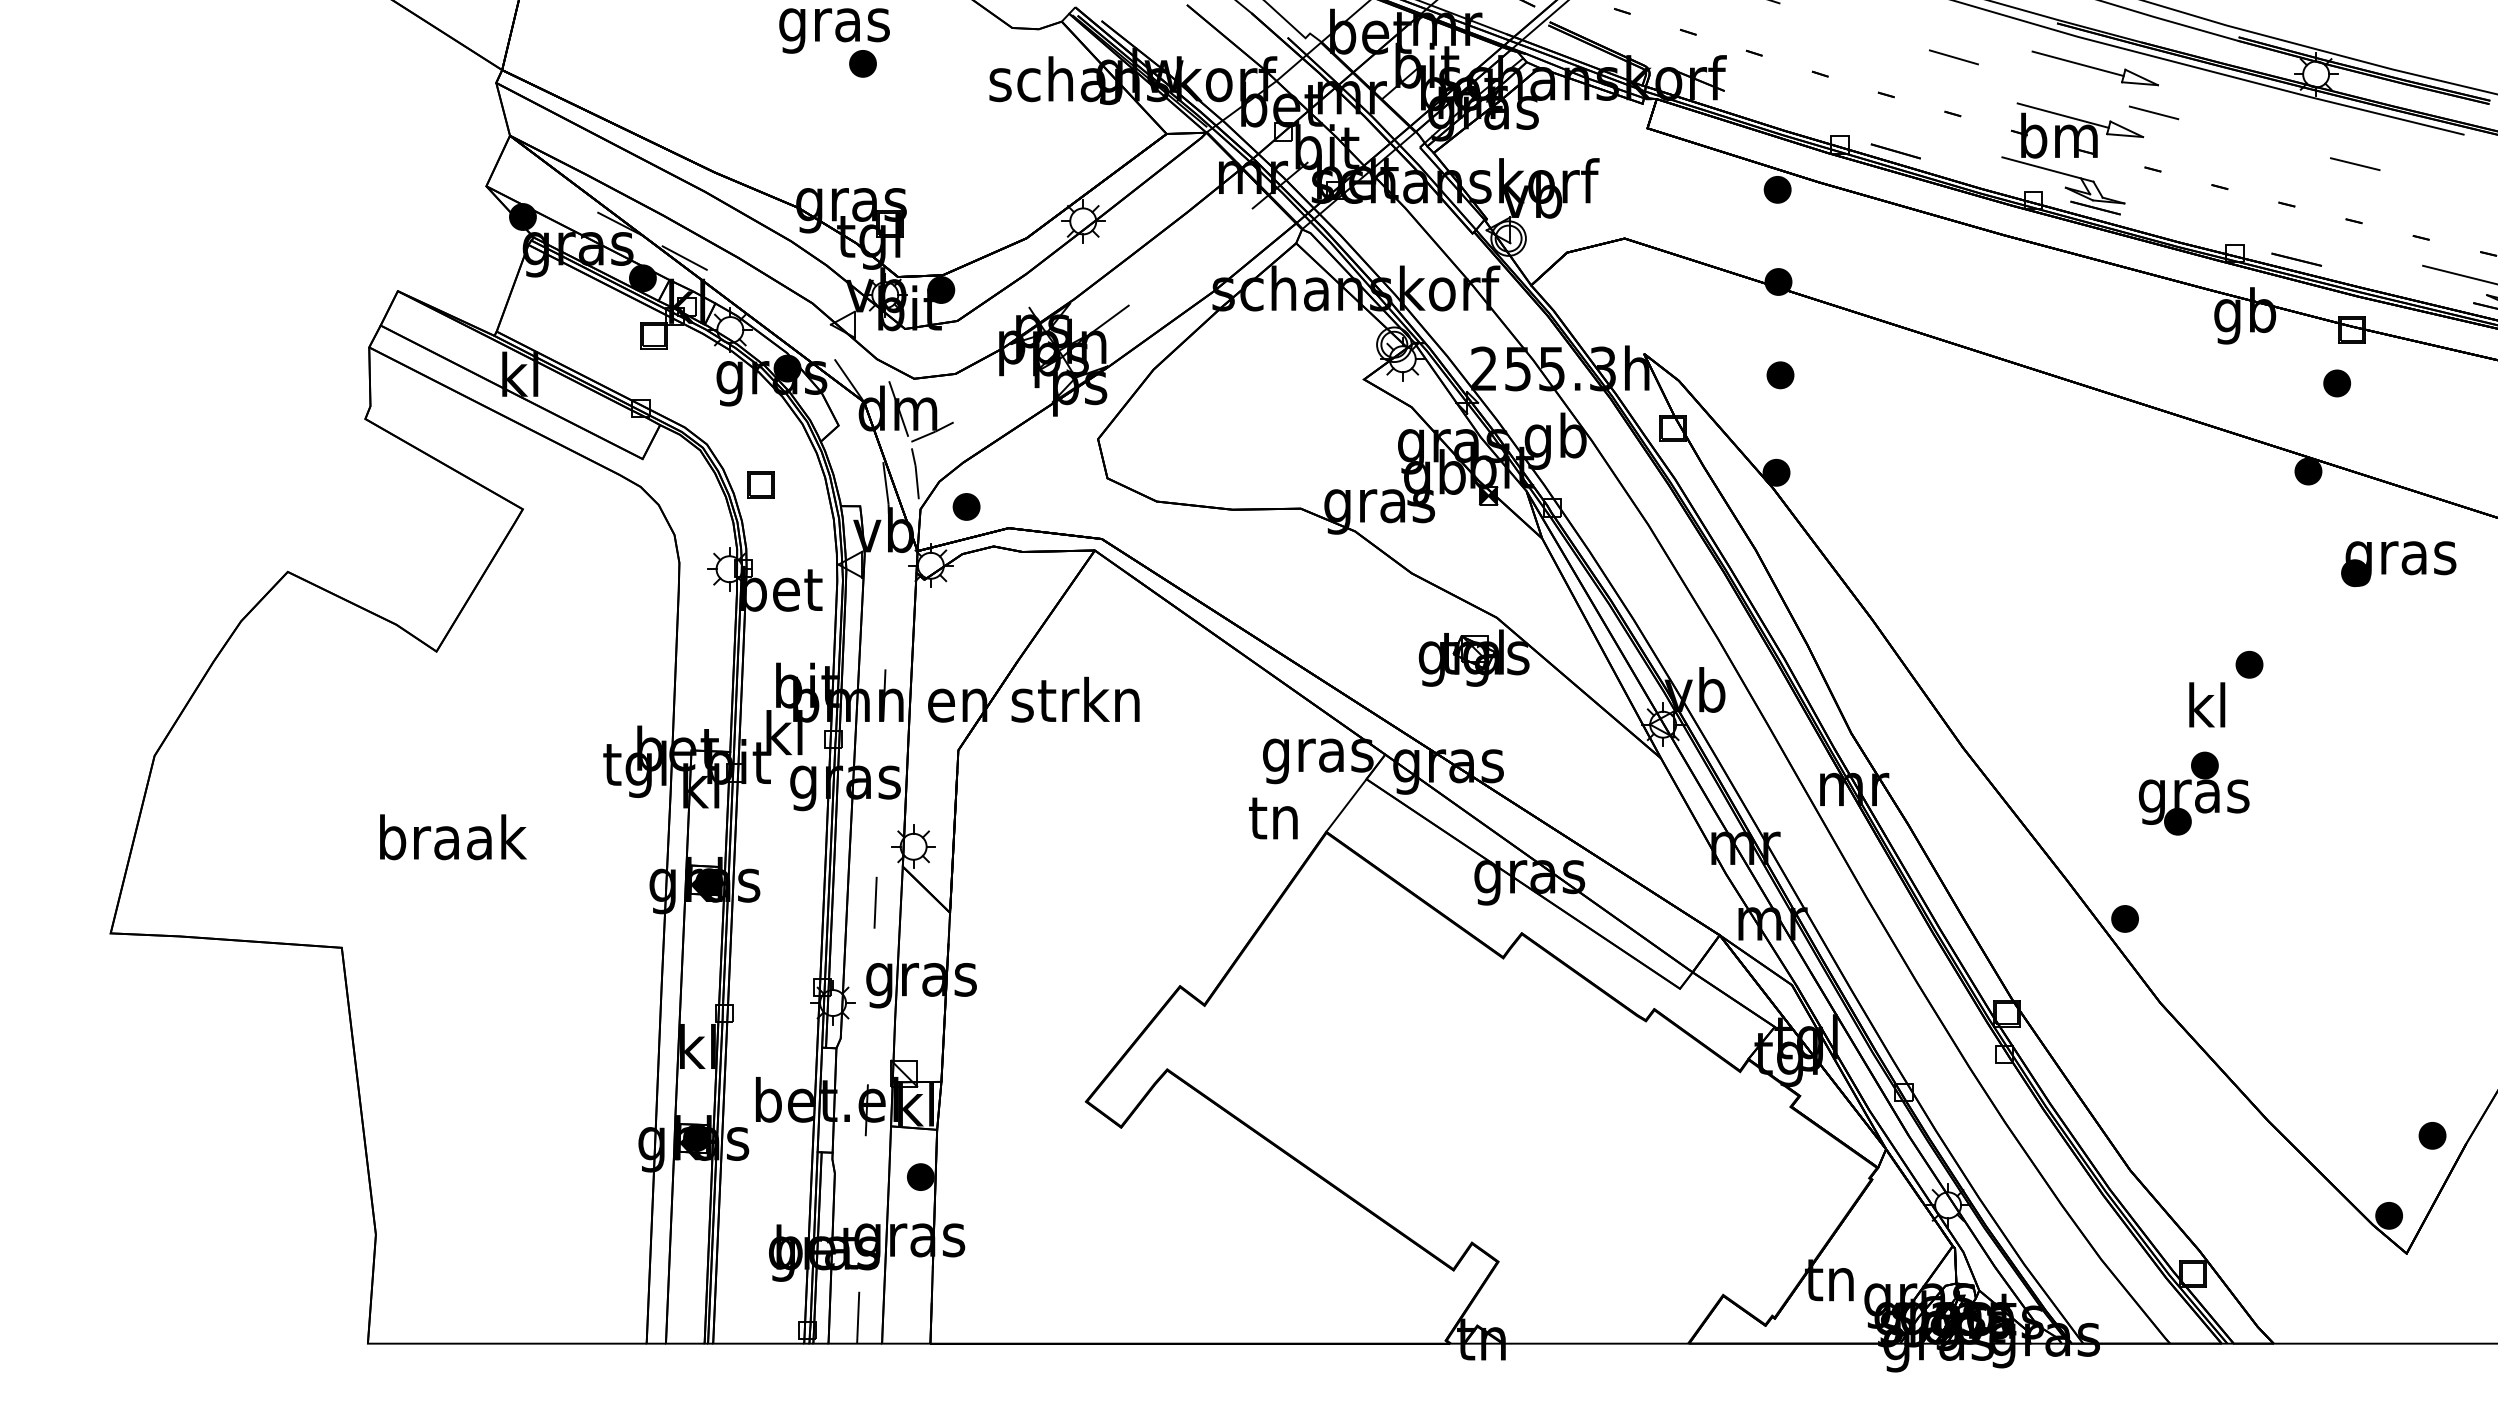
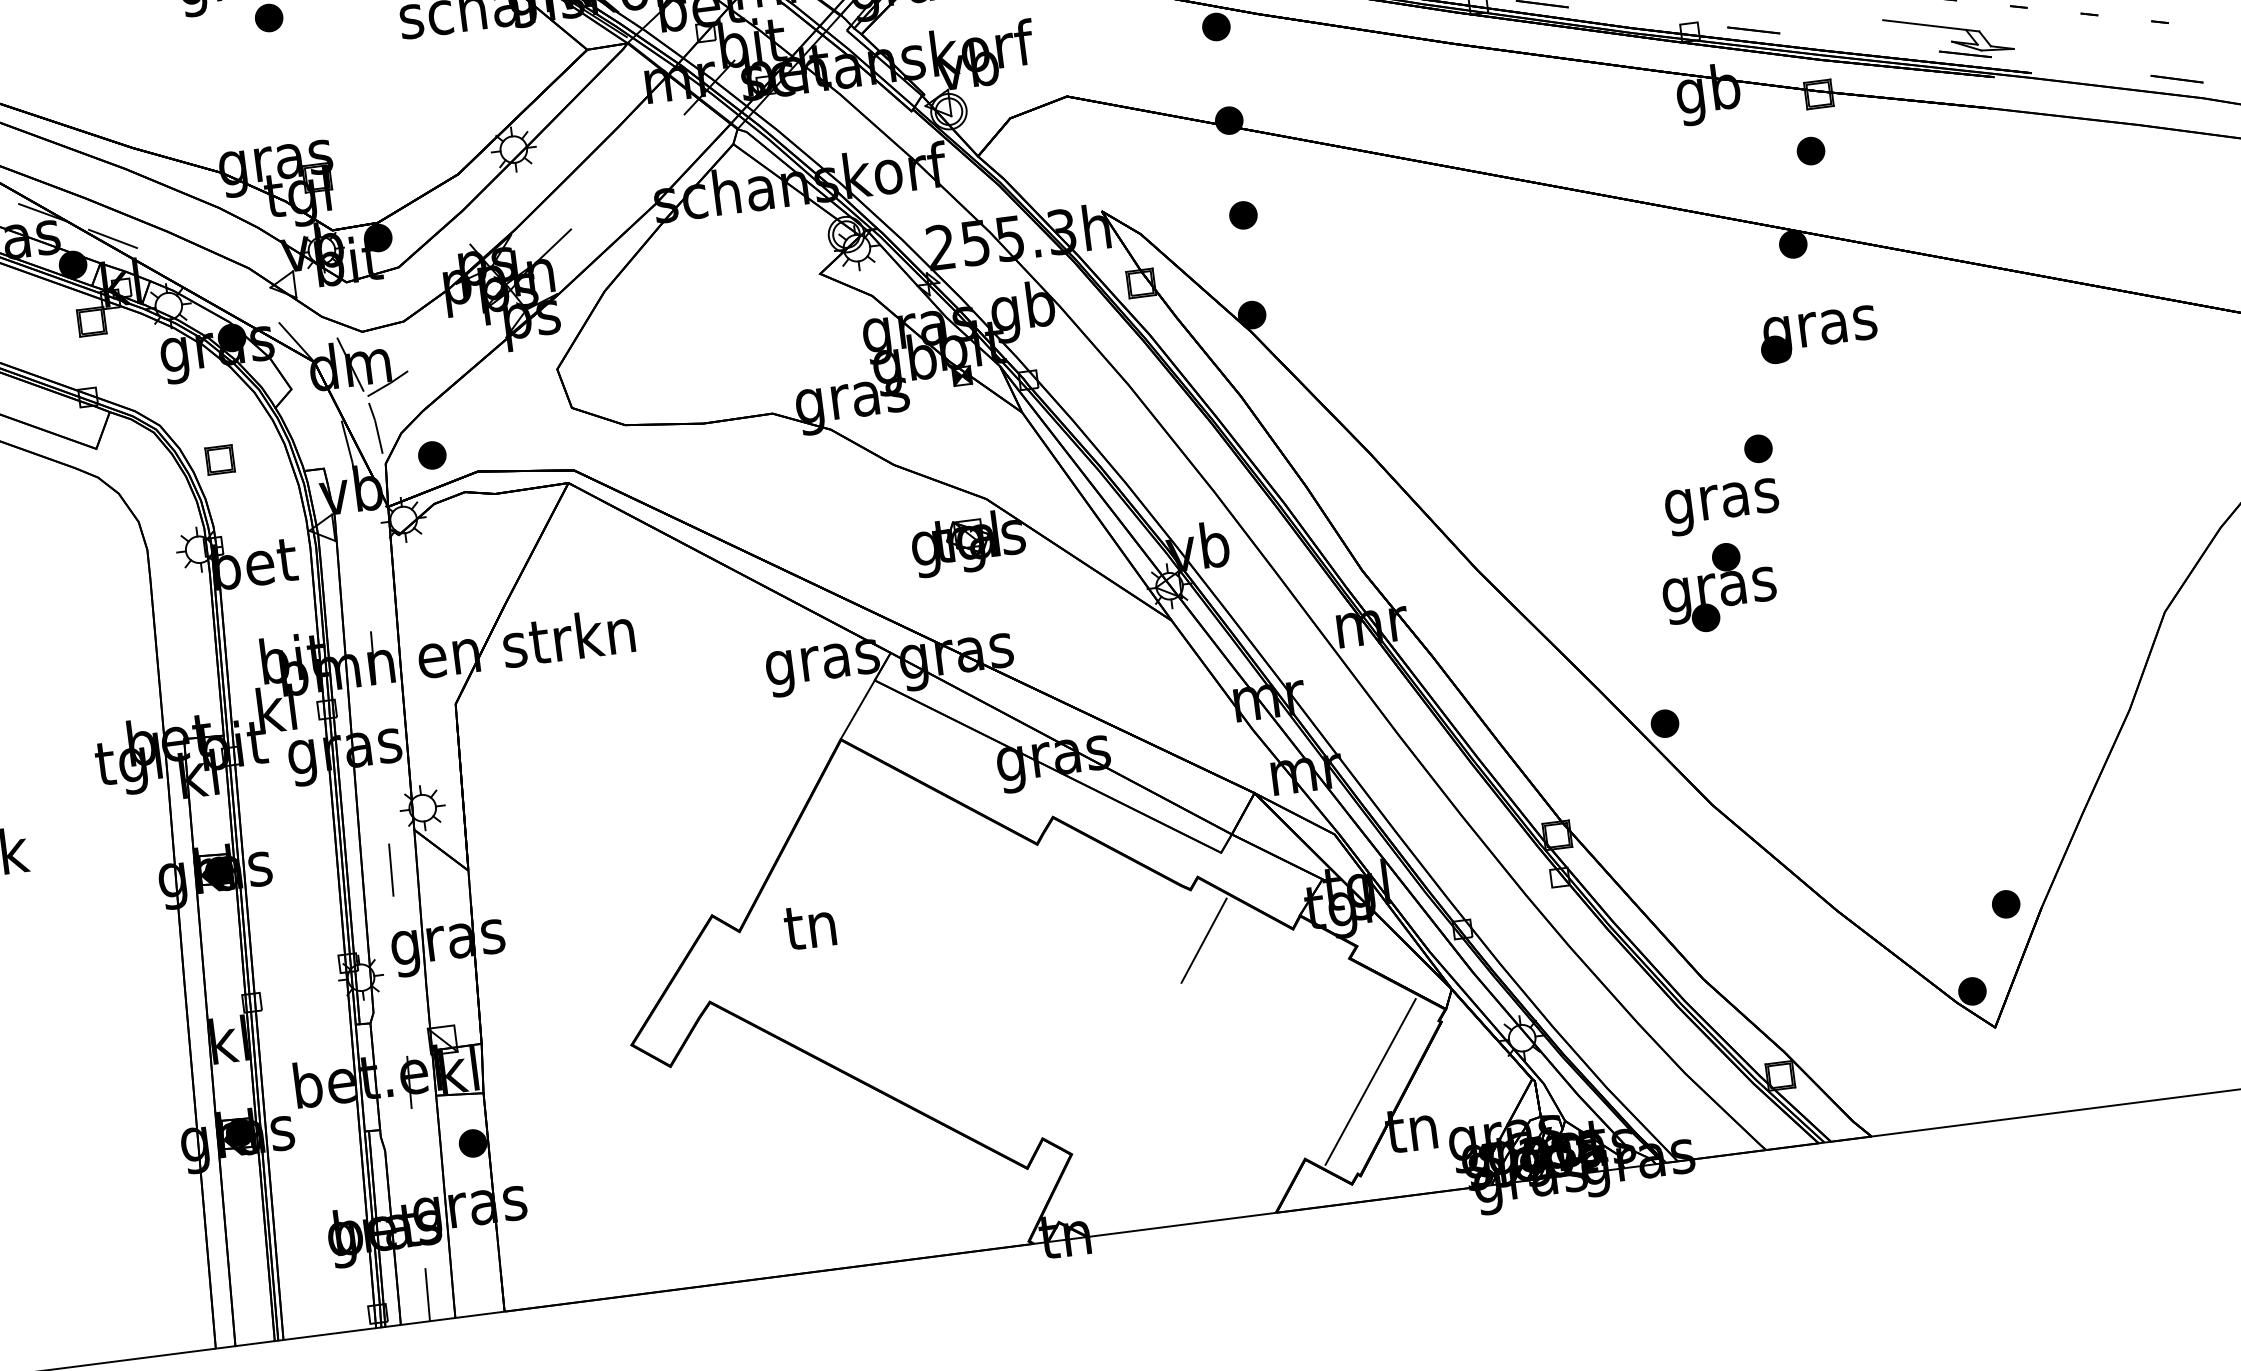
part: (2398, 564) -> (1818, 335), moved
text: (2207, 710) -> (1721, 500), kl -> gras
text: (1273, 818) -> (810, 926), moved
line: (1652, 1071) -> (1203, 940), added
line: (1796, 1228) -> (1370, 1081), added

